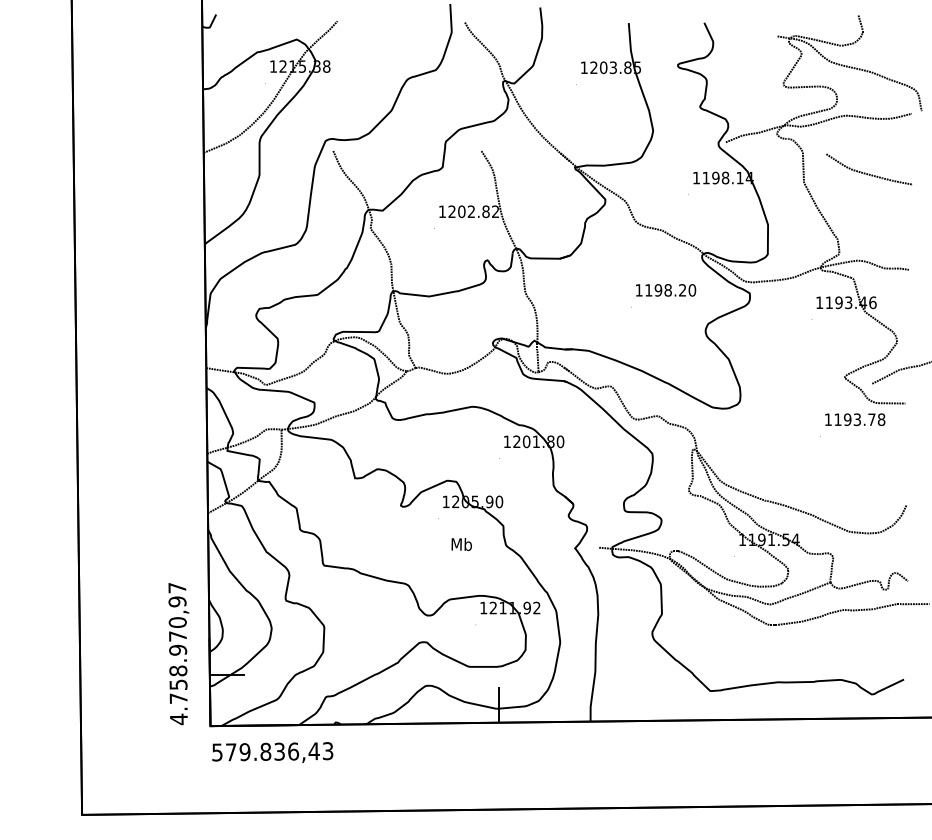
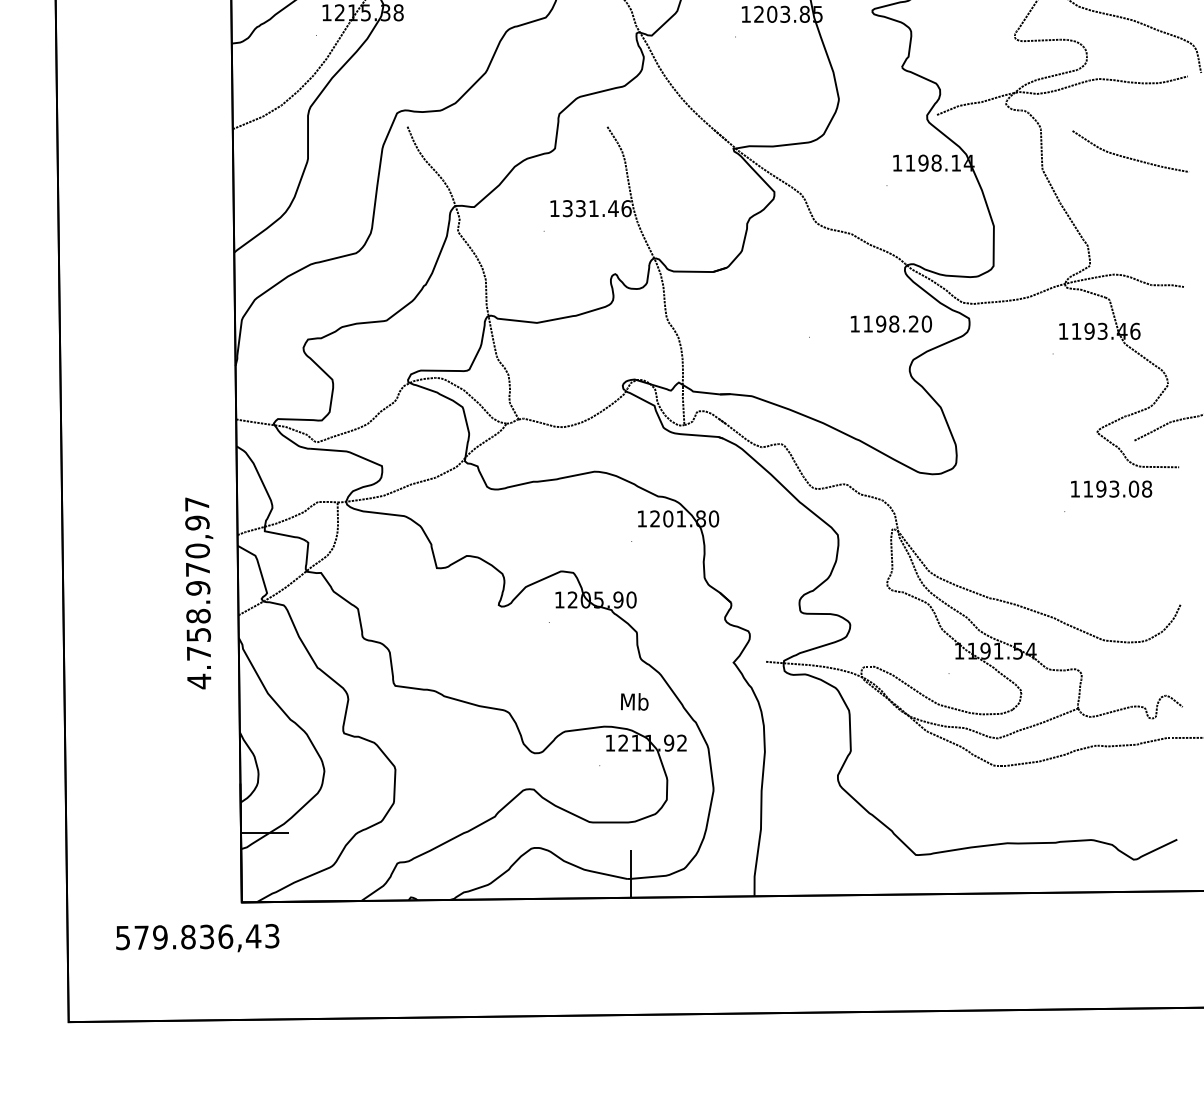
text: (473, 211) -> (596, 208), 1202.82 -> 1331.46
text: (666, 290) -> (891, 324), moved
text: (871, 419) -> (1133, 488), 1193.78 -> 1193.08
text: (461, 544) -> (634, 701), moved
text: (178, 654) -> (198, 594), moved
text: (272, 752) -> (197, 937), moved

